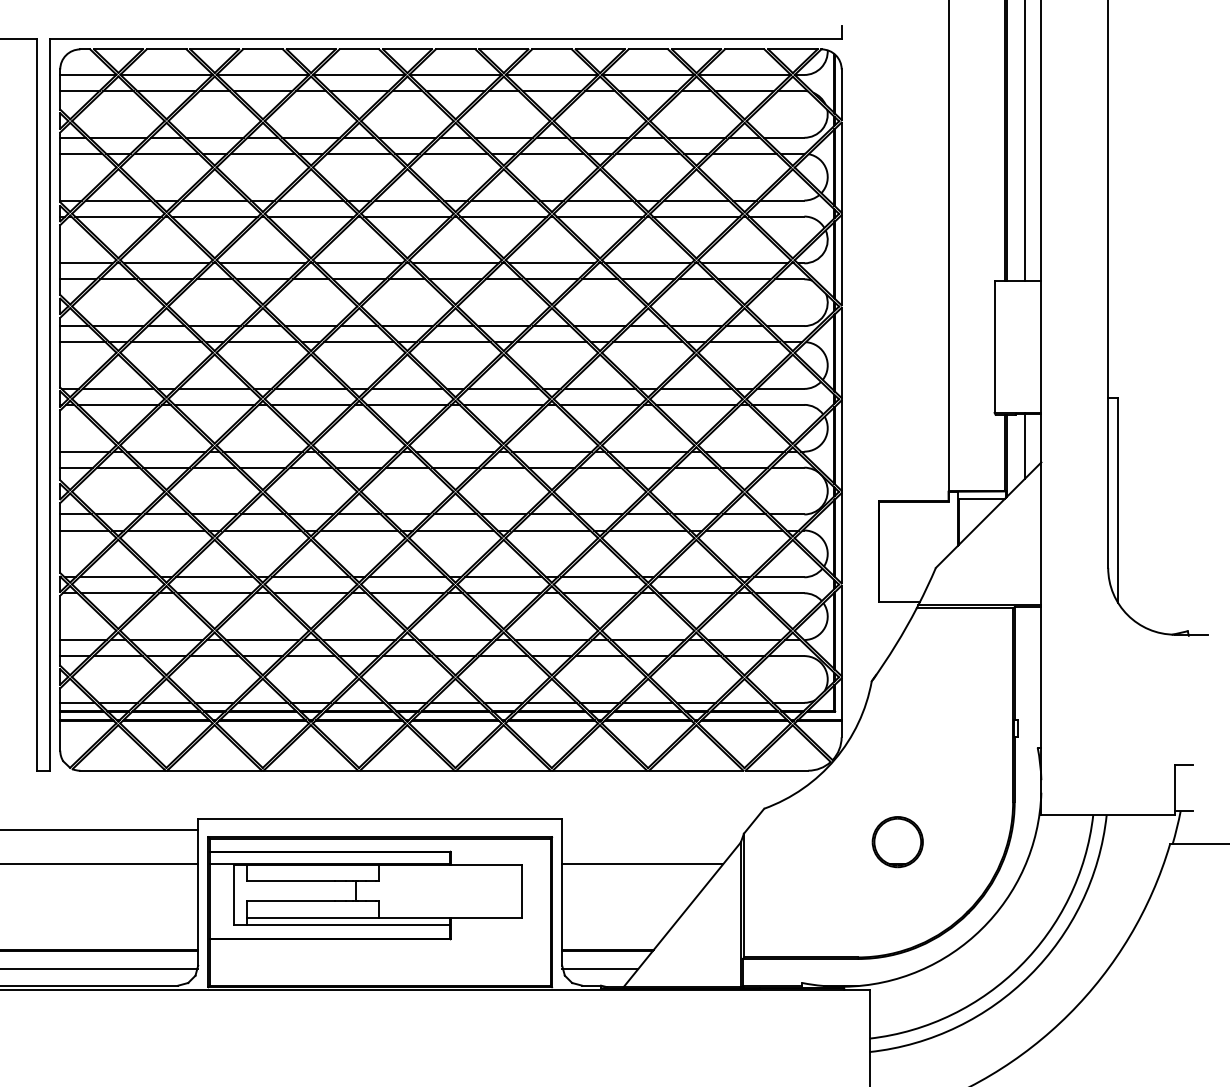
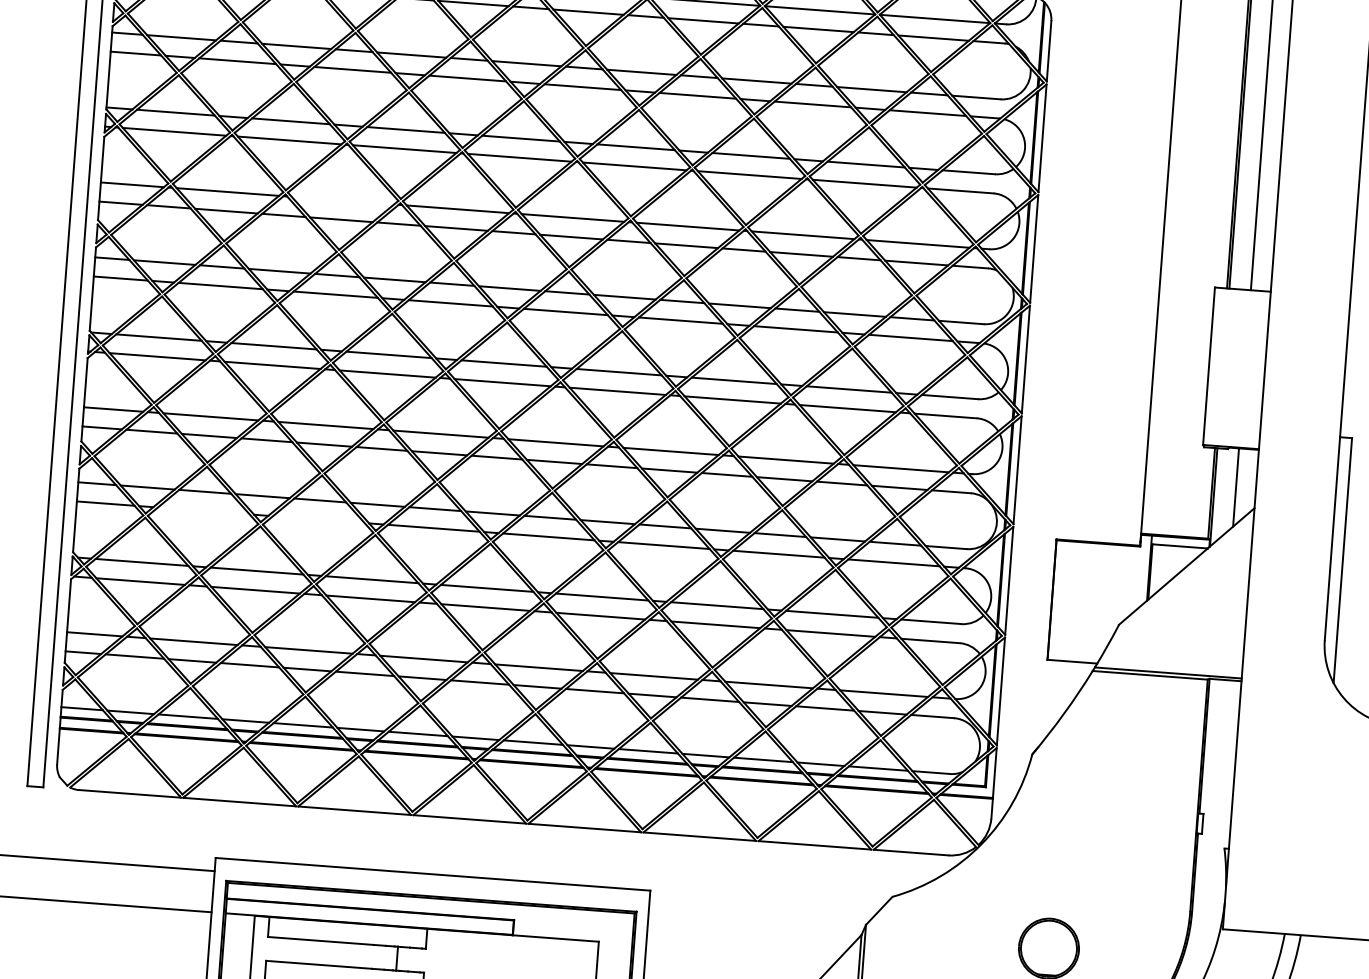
line: (262, 263) -> (342, 200), removed
line: (166, 530) -> (203, 510), removed
line: (262, 530) -> (318, 519), removed
line: (642, 864) -> (742, 952), removed

